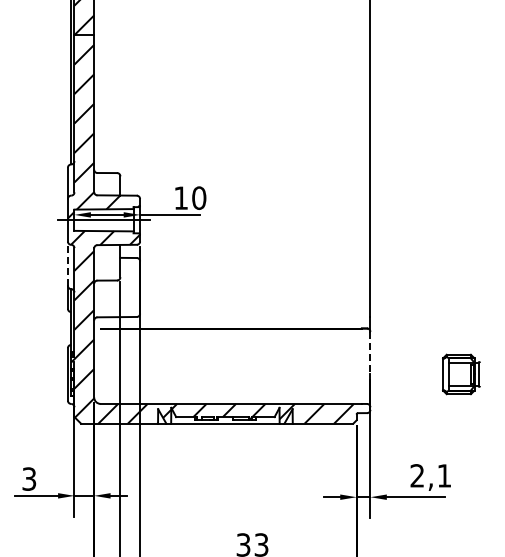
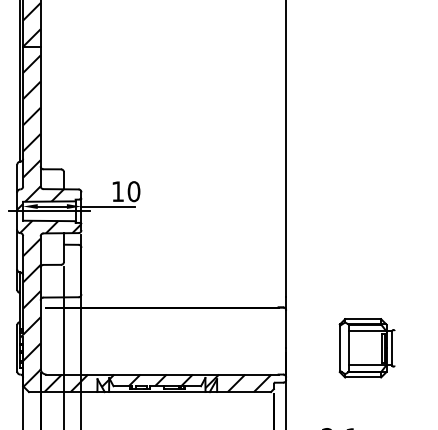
line: (67, 263) -> (16, 249), dashed -> solid
line: (370, 353) -> (286, 329), dashed -> solid
part: (461, 374) -> (367, 348), size x1.67

